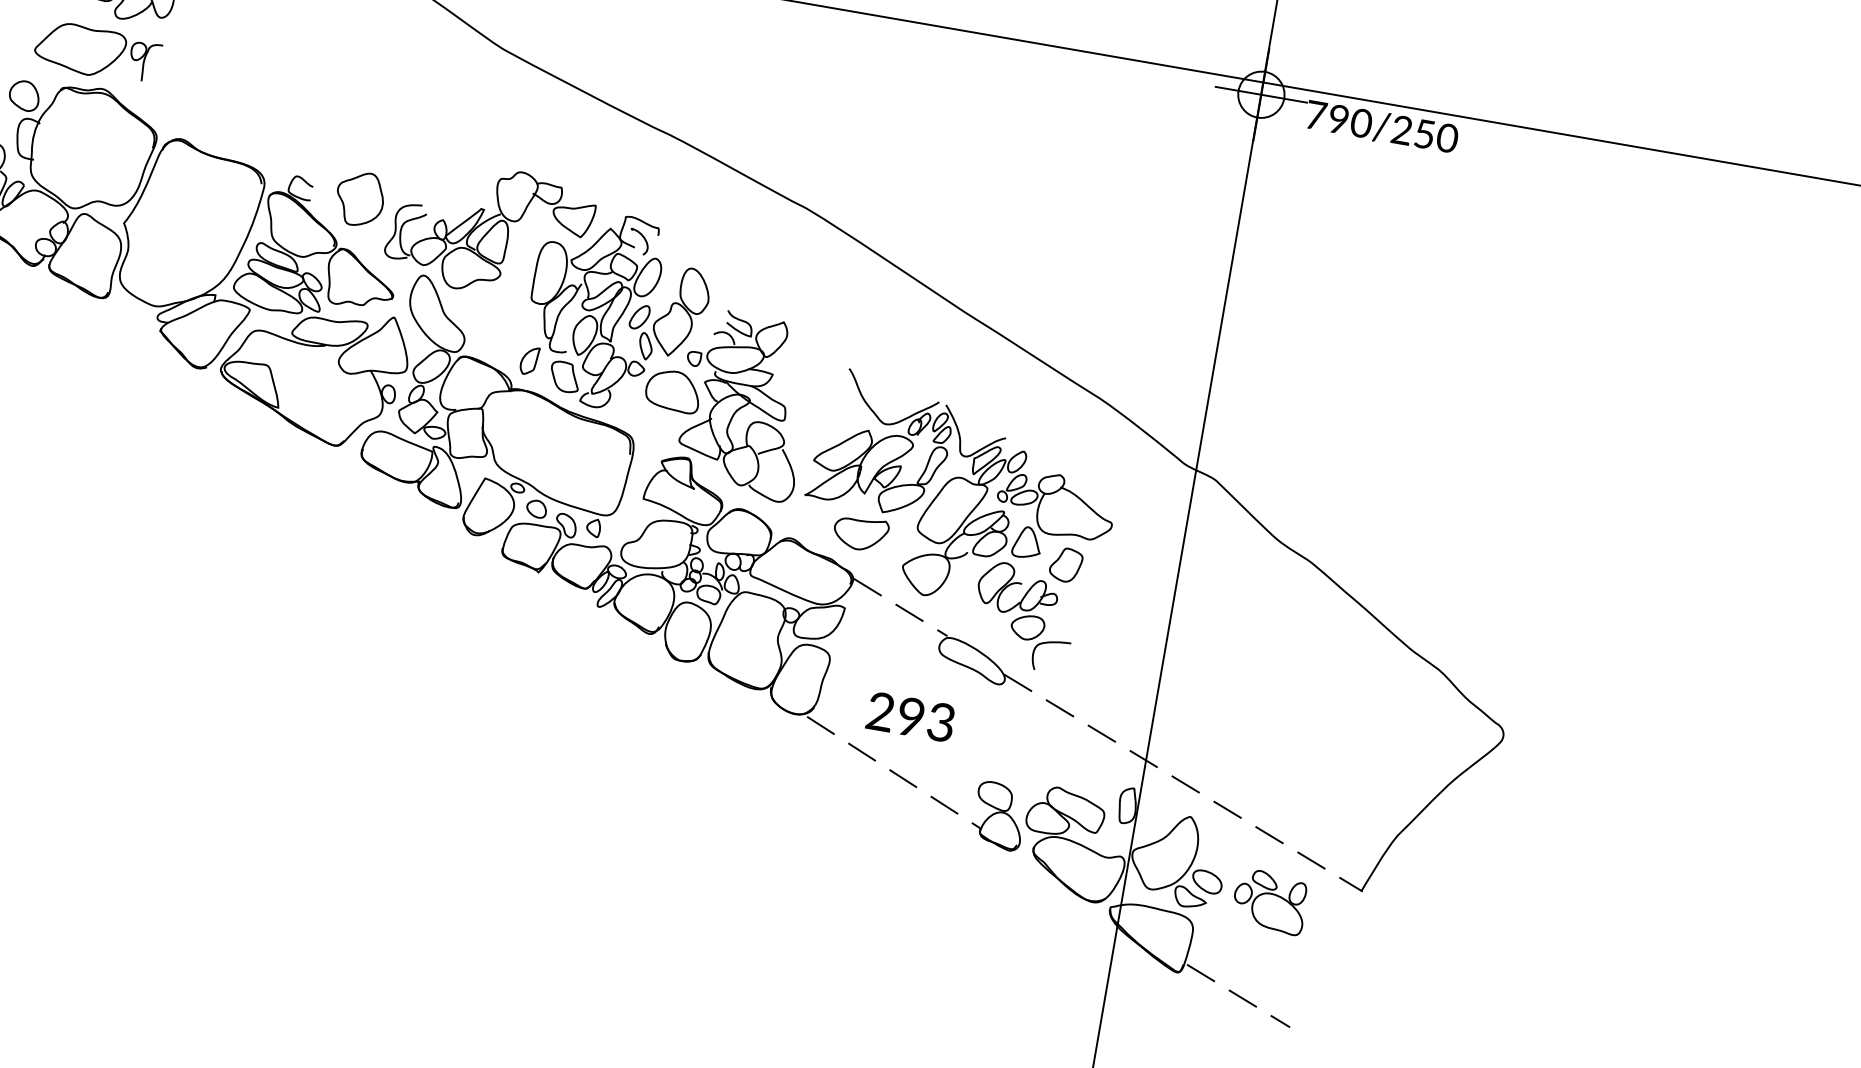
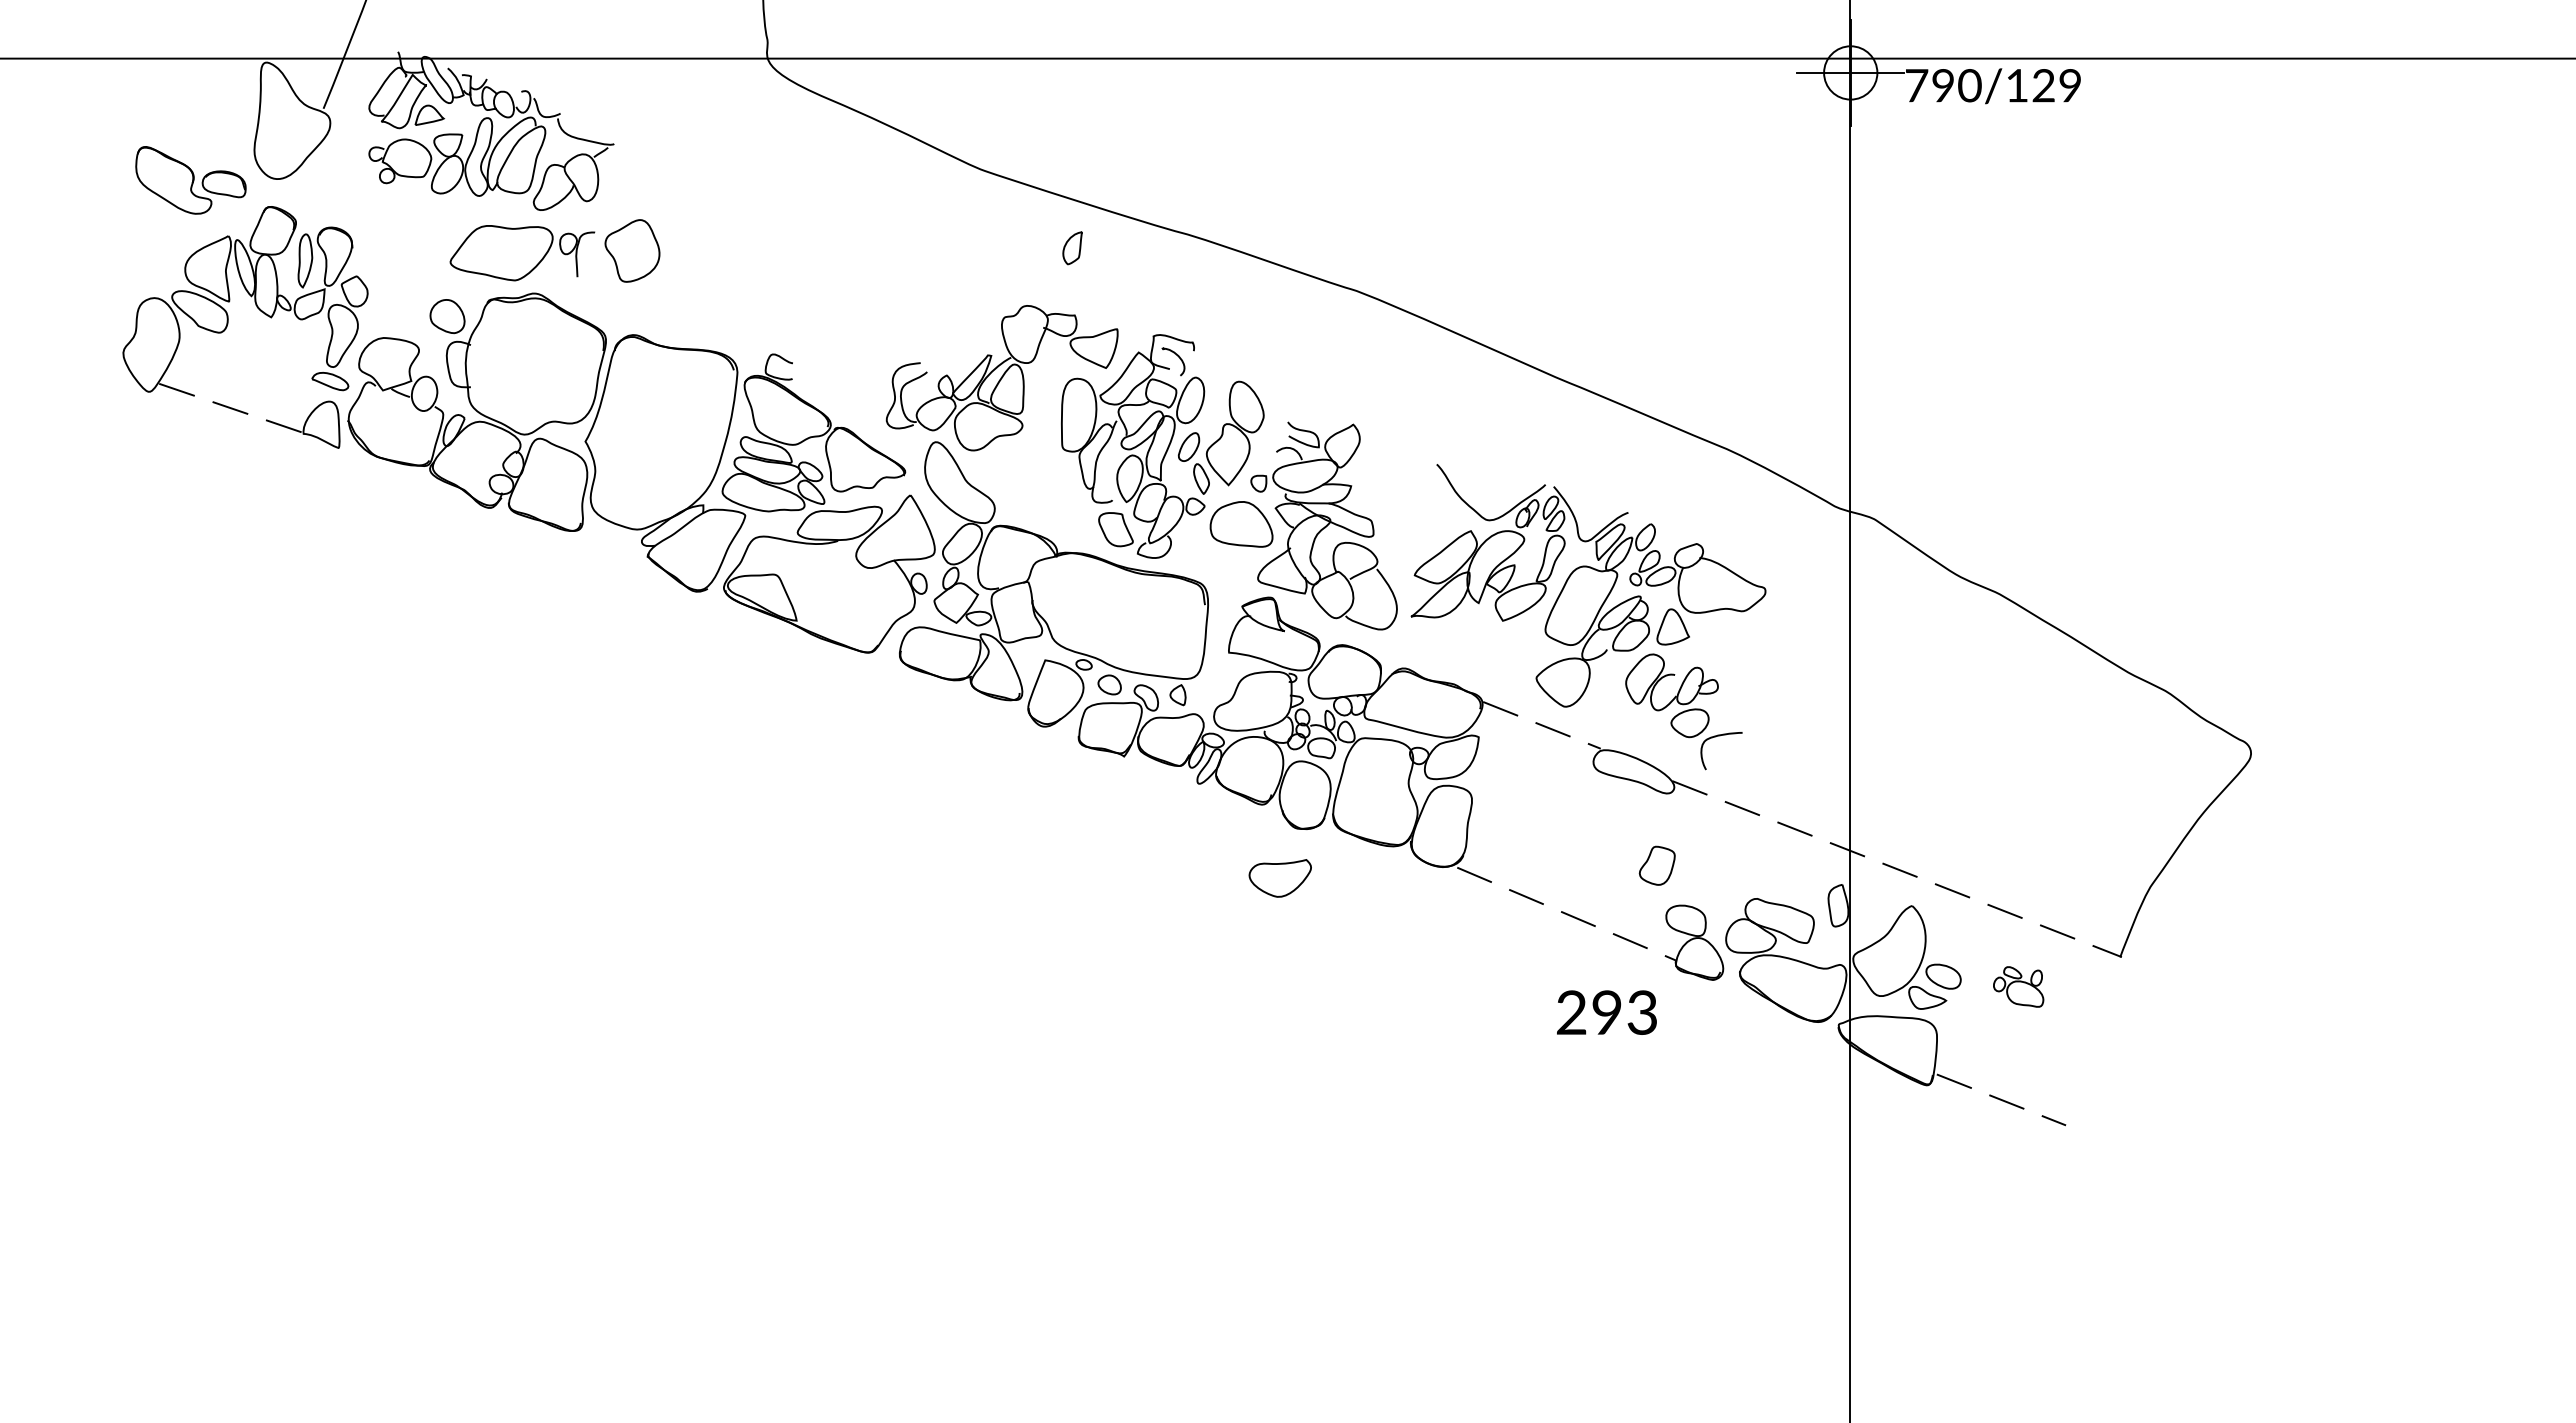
text: (1425, 134) -> (2044, 85), 790/250 -> 790/129
part: (360, 198) -> (632, 250), moved
part: (529, 361) -> (1072, 248), moved
part: (860, 533) -> (1279, 878), moved
part: (1065, 564) -> (1656, 865), moved
text: (910, 716) -> (1606, 1012), moved
part: (1269, 901) -> (2018, 986), size x0.6

